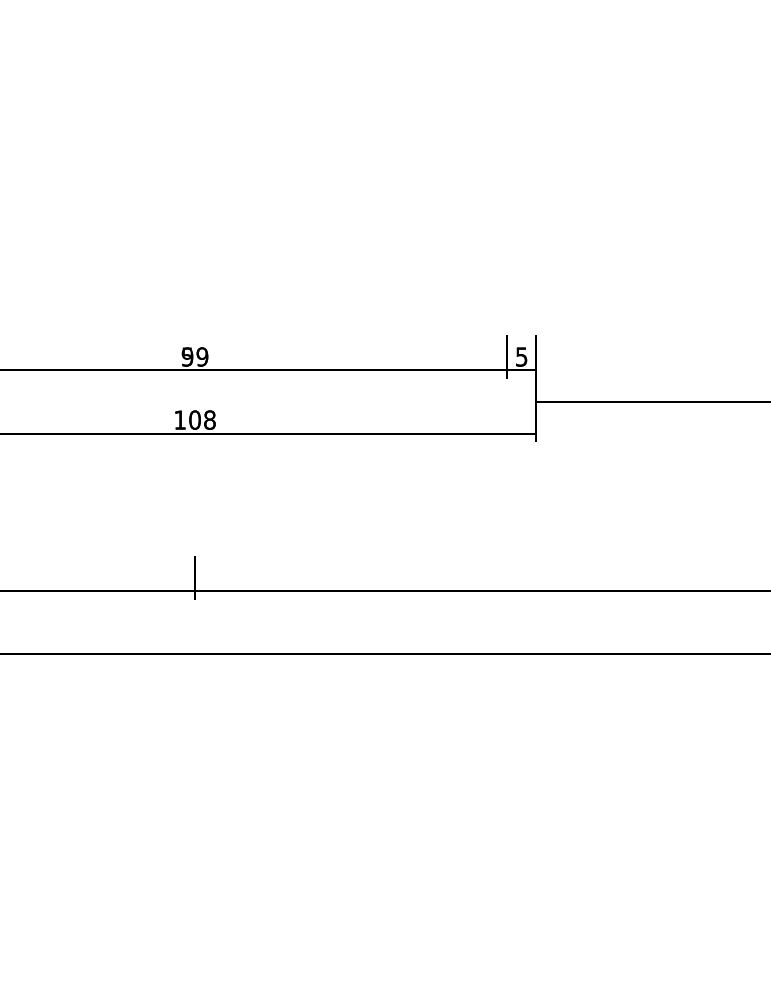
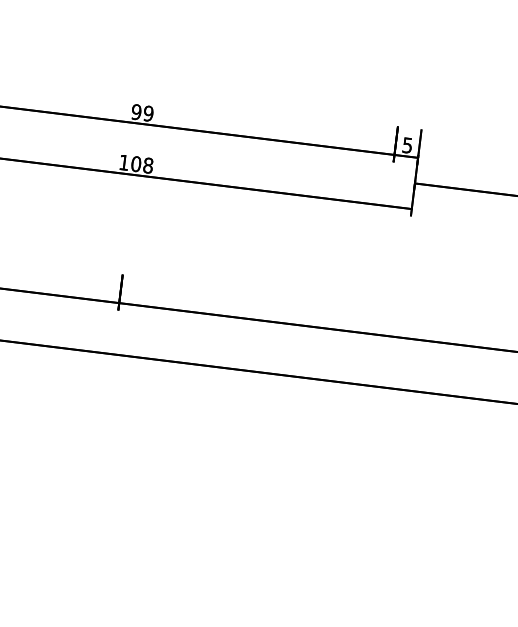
text: (187, 356) -> (136, 111), 59 -> 99

